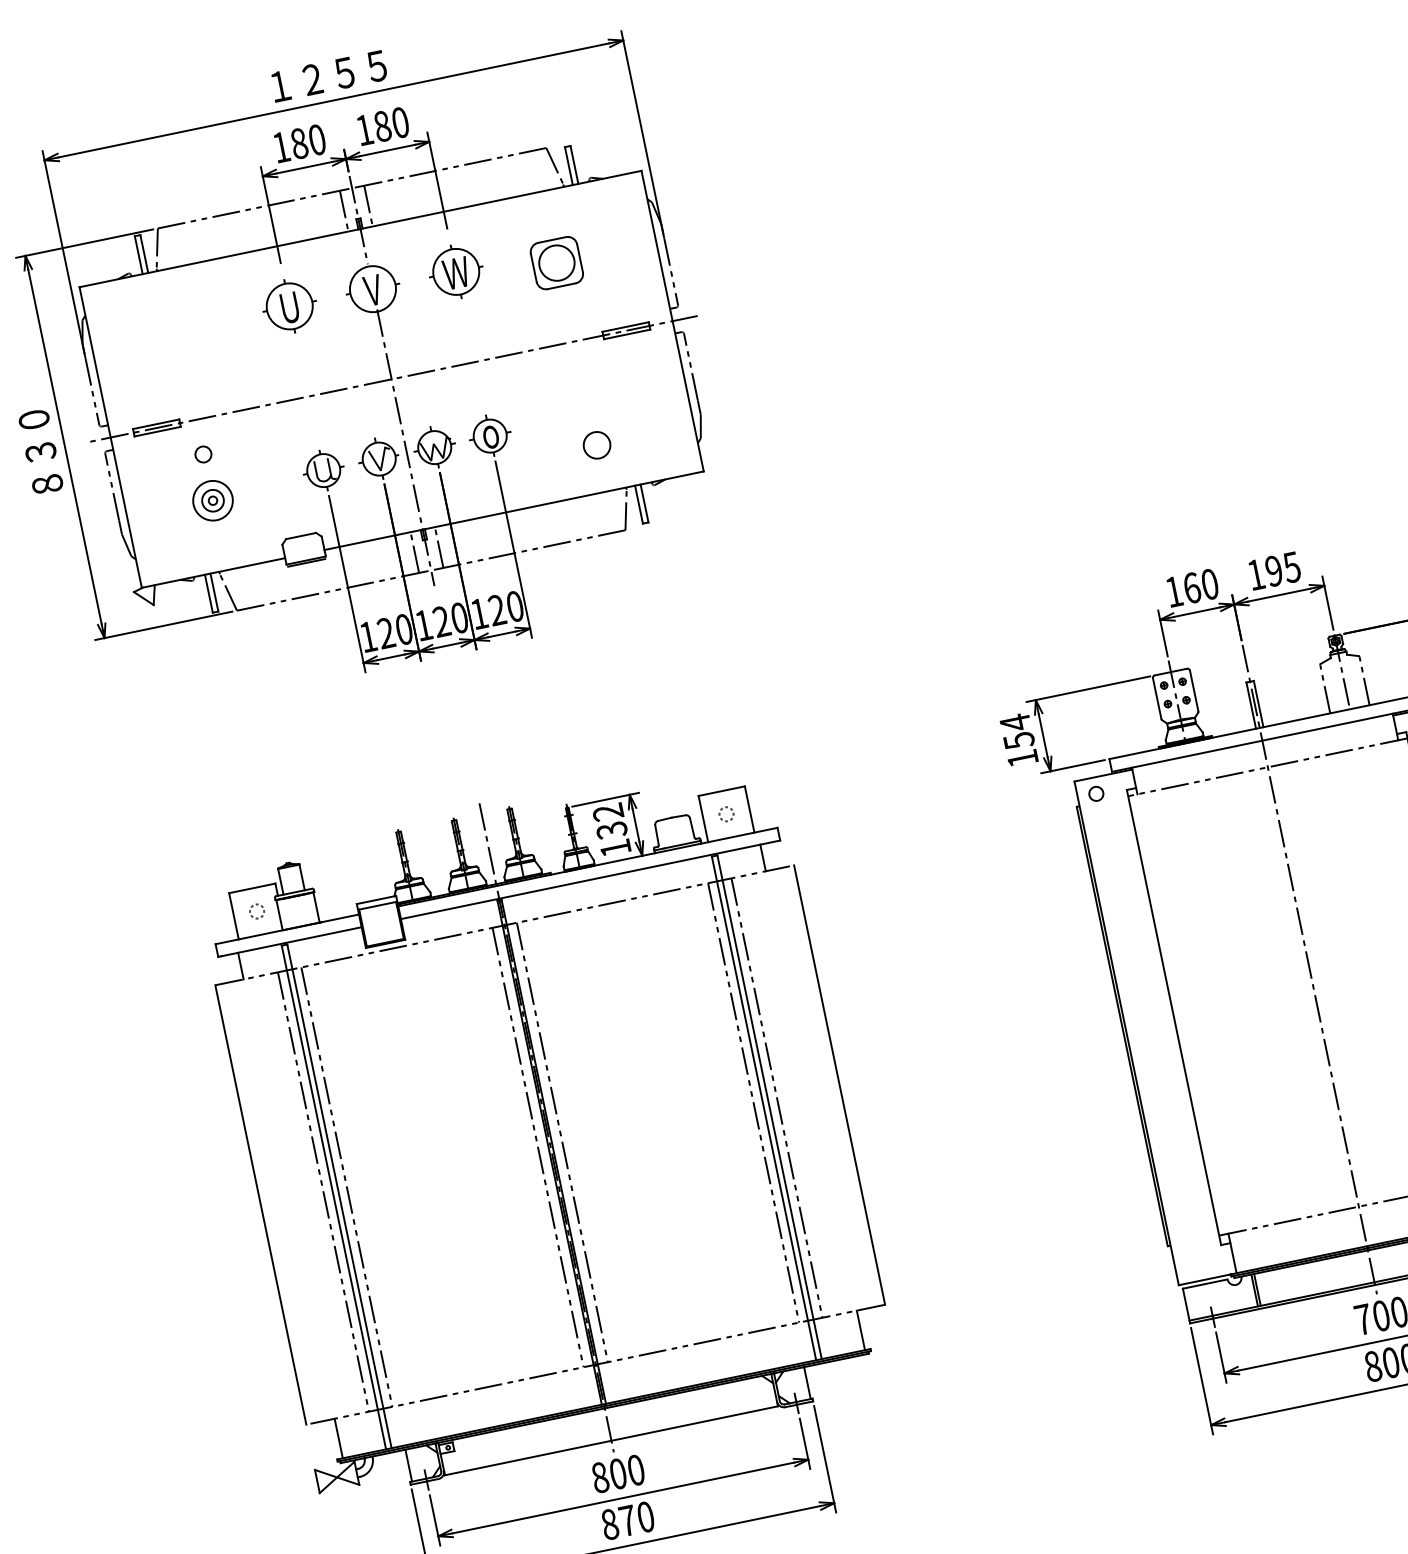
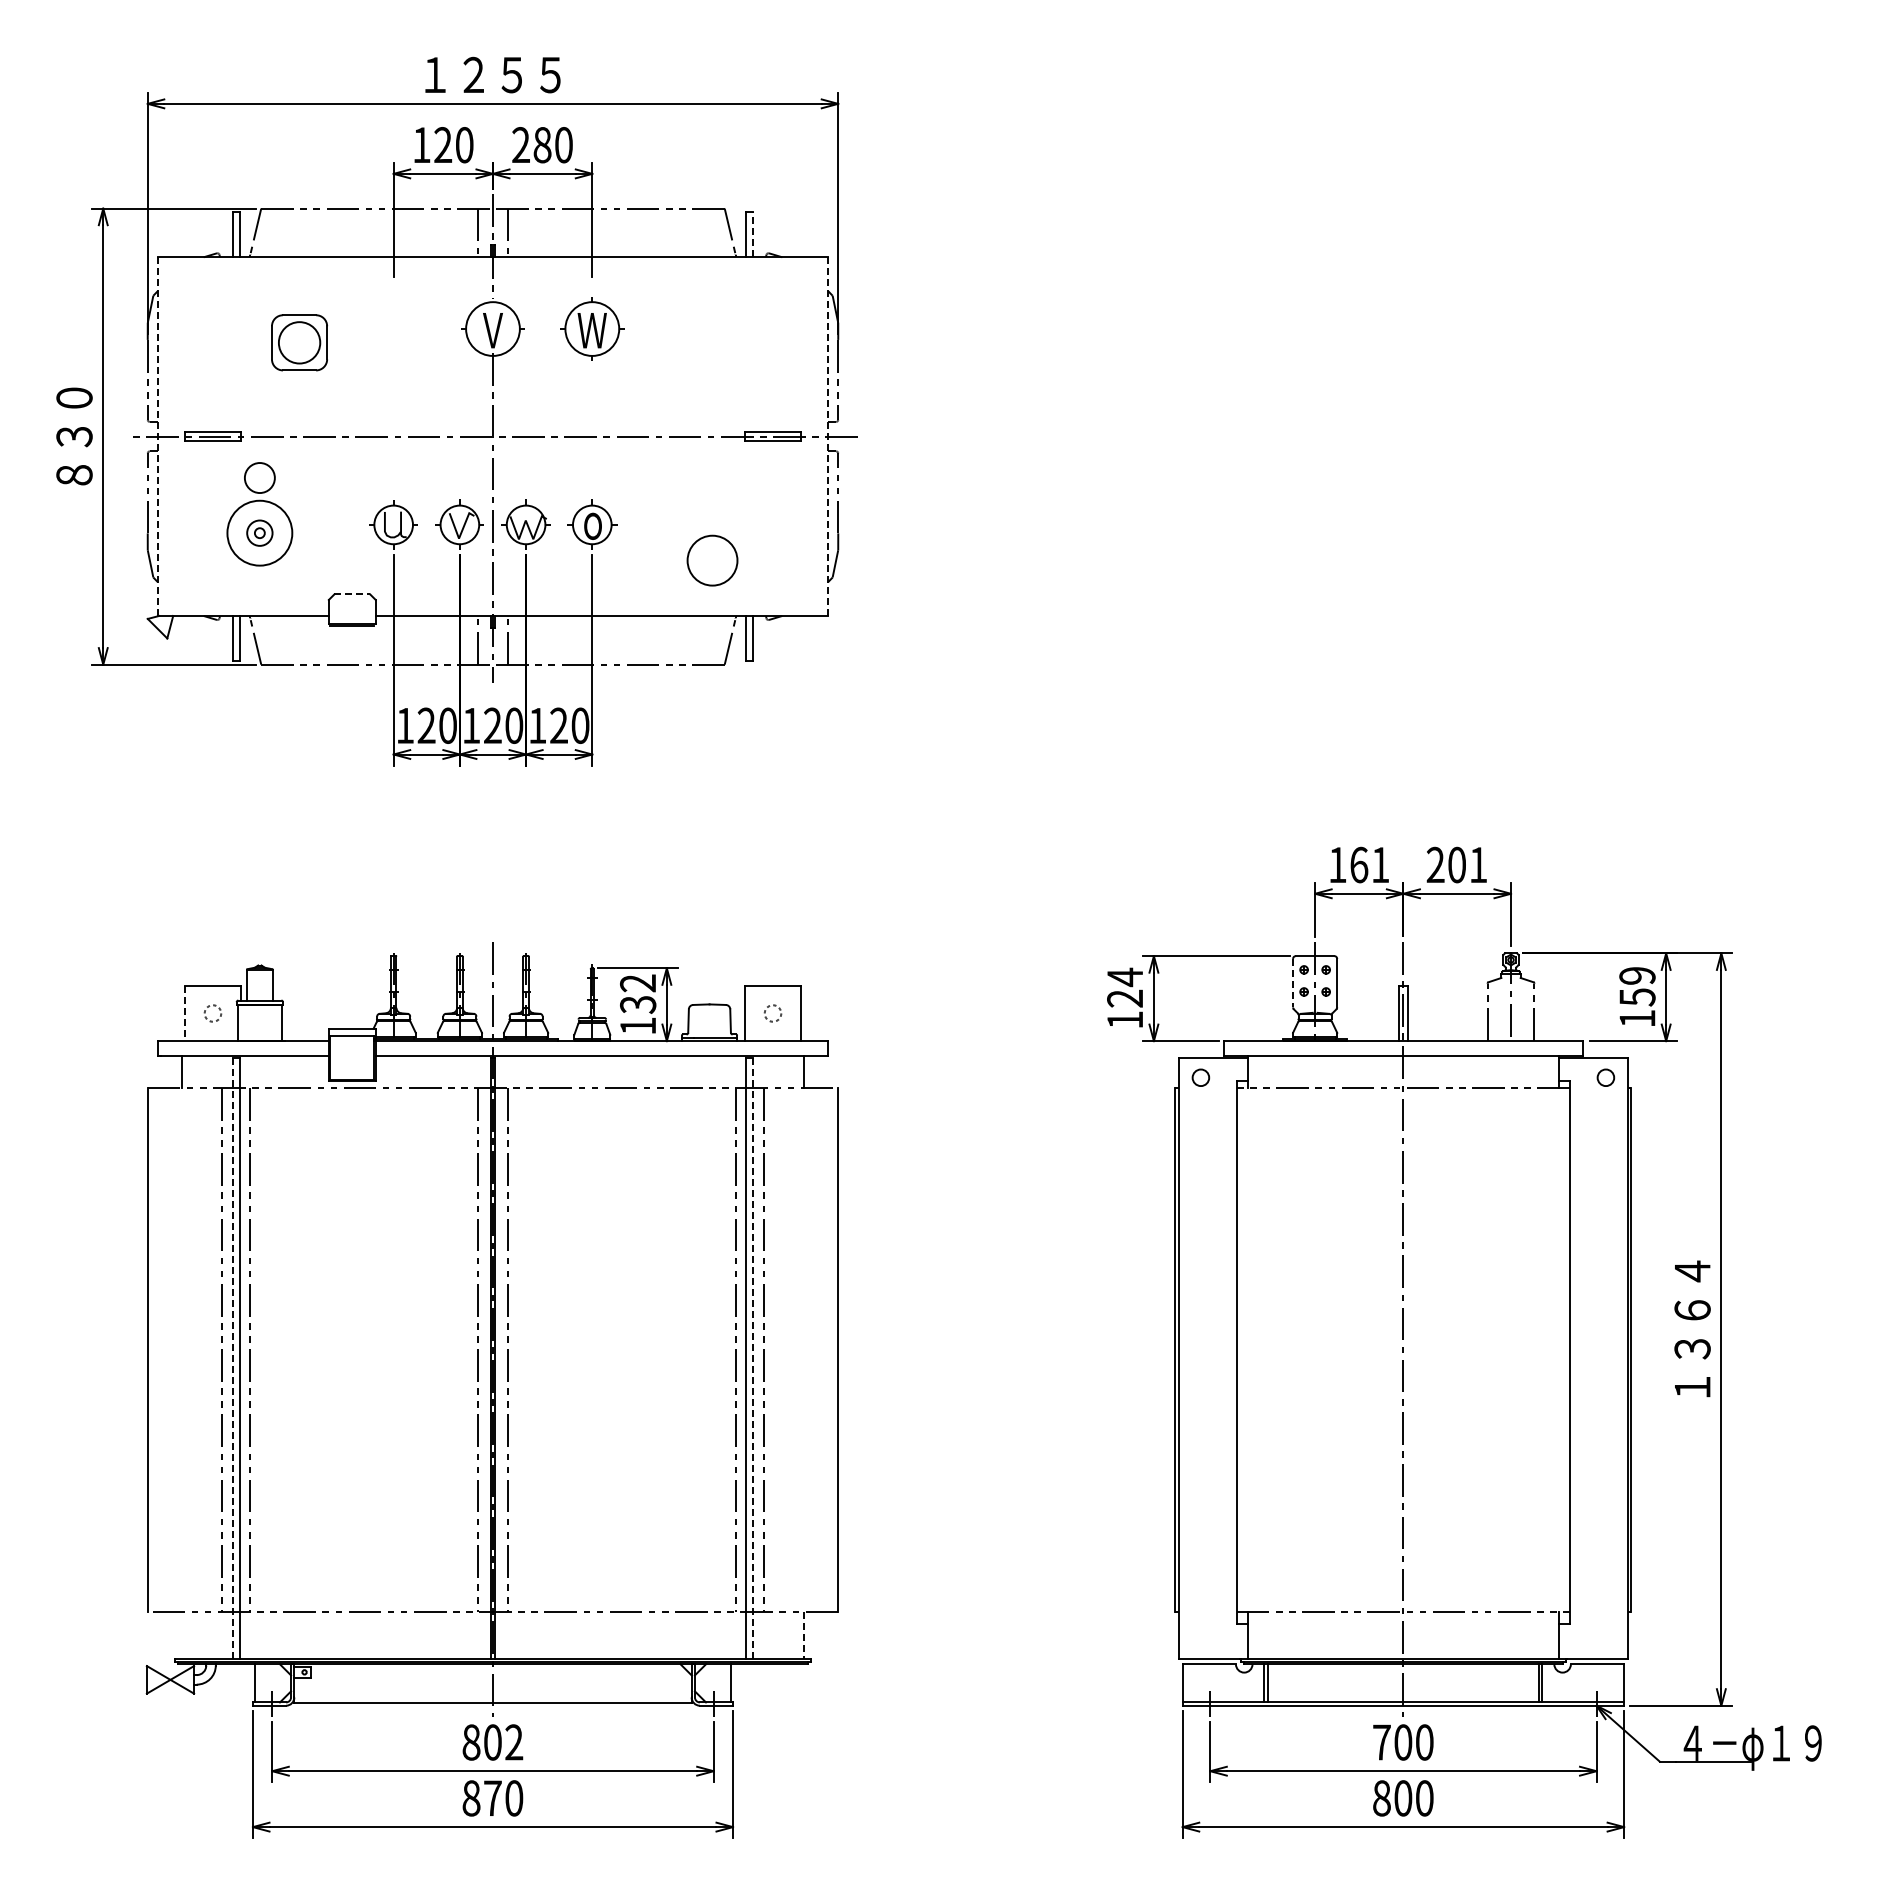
text: (364, 129) -> (520, 144), 180 -> 280
text: (299, 143) -> (443, 145), 180 -> 120
line: (574, 164) -> (752, 234), solid -> dashed
part: (556, 262) -> (299, 342), moved
part: (289, 305) -> (393, 328), removed
line: (673, 321) -> (828, 437), solid -> dashed
line: (110, 438) -> (157, 437), solid -> dashed
circle: (596, 445) -> (711, 560), size x1.6
circle: (203, 454) -> (259, 477), size x1.6
circle: (212, 501) -> (259, 533), size x1.4
line: (301, 536) -> (352, 594), solid -> dashed
text: (1273, 570) -> (1456, 864), 195 -> 201
text: (1209, 583) -> (1380, 864), 160 -> 161
line: (1157, 698) -> (1293, 983), solid -> dashed
text: (1019, 740) -> (1125, 998), 154 -> 124
line: (234, 916) -> (185, 1013), solid -> dashed
line: (769, 1107) -> (752, 1359), solid -> dashed
line: (334, 1197) -> (233, 1359), solid -> dashed
line: (860, 1330) -> (804, 1635), solid -> dashed
line: (338, 1438) -> (181, 1635), removed
text: (636, 1470) -> (514, 1742), 800 -> 802

